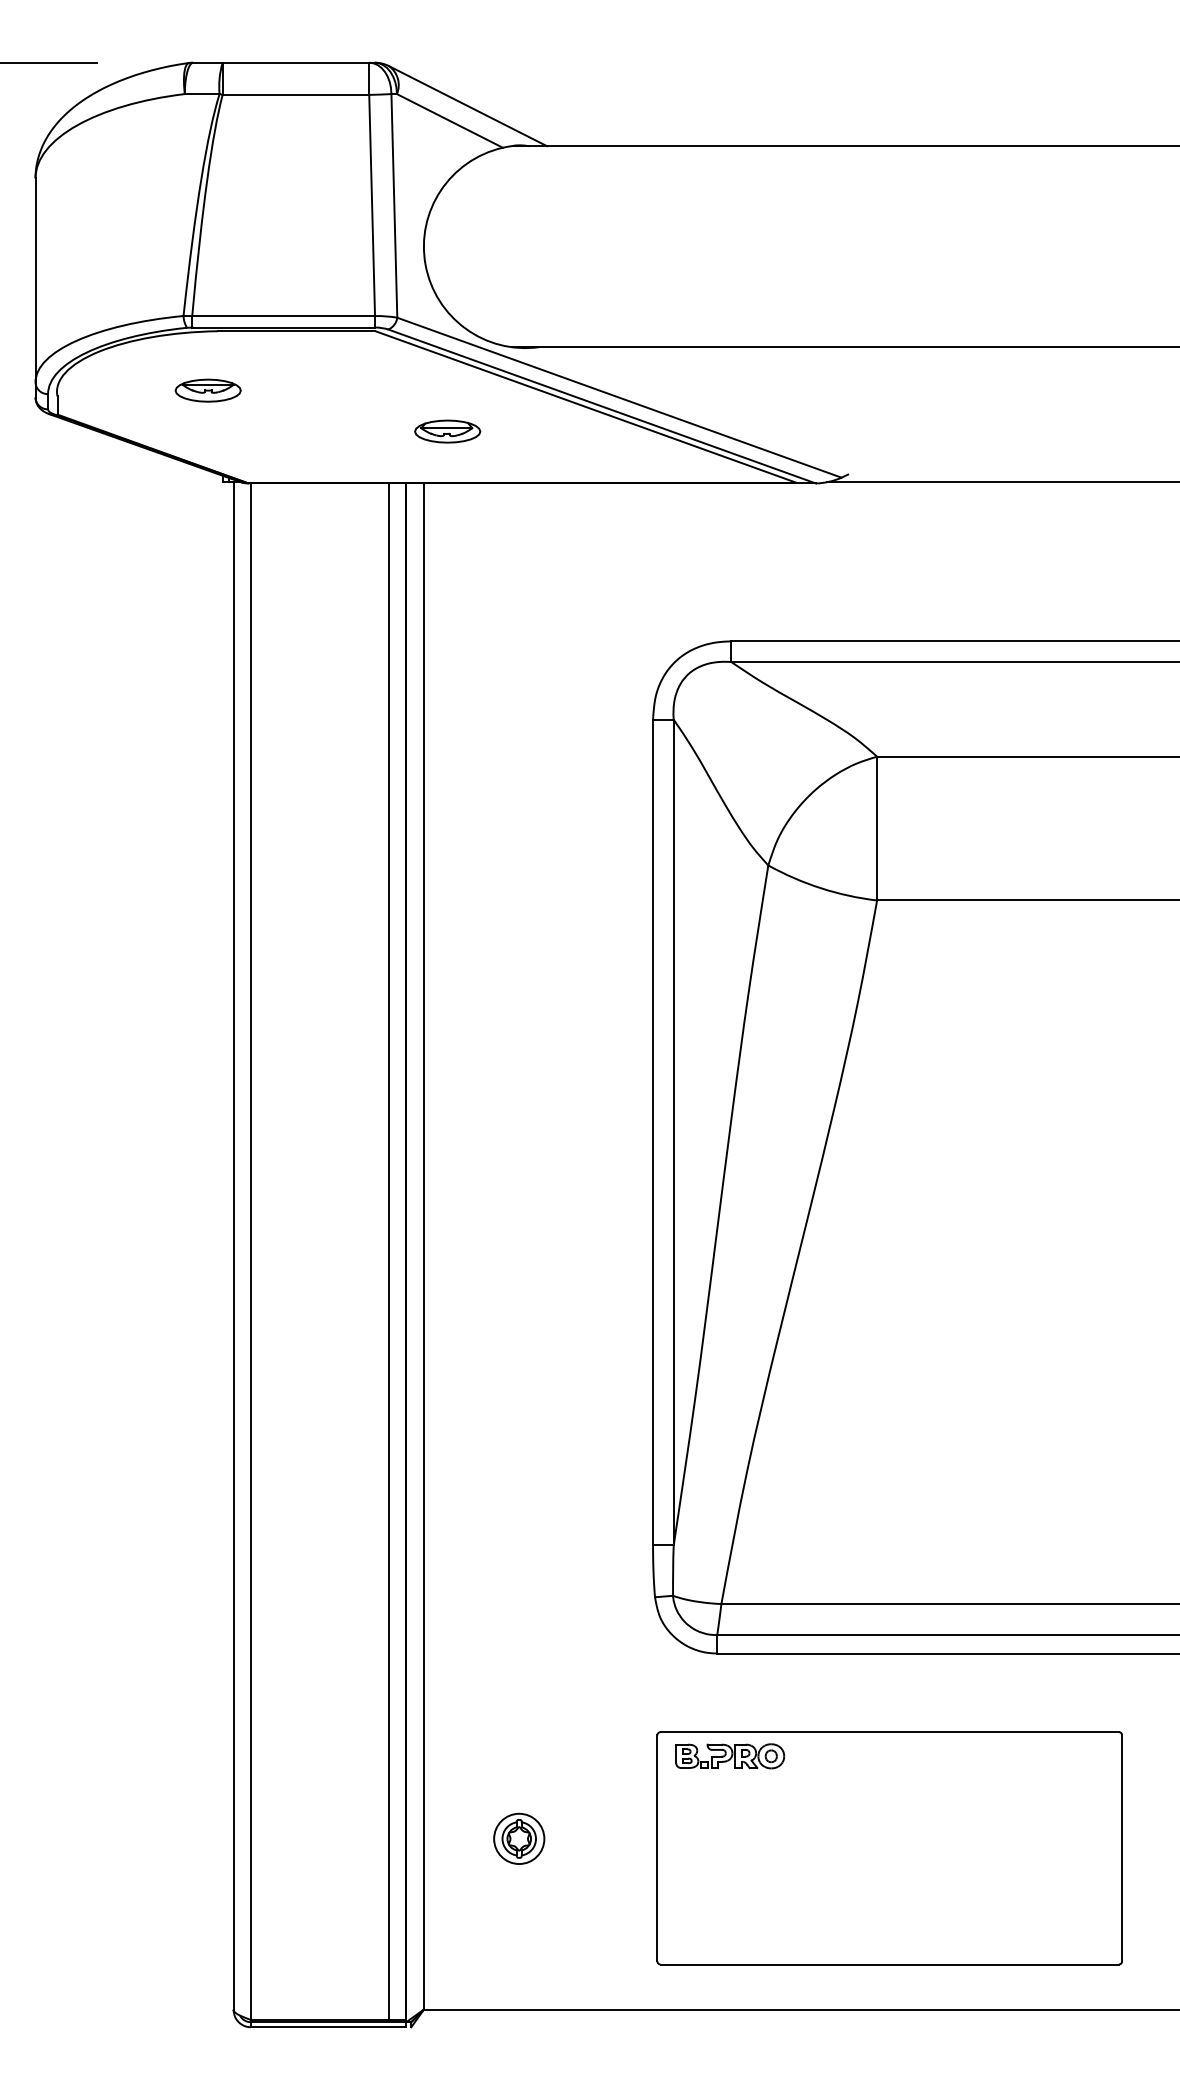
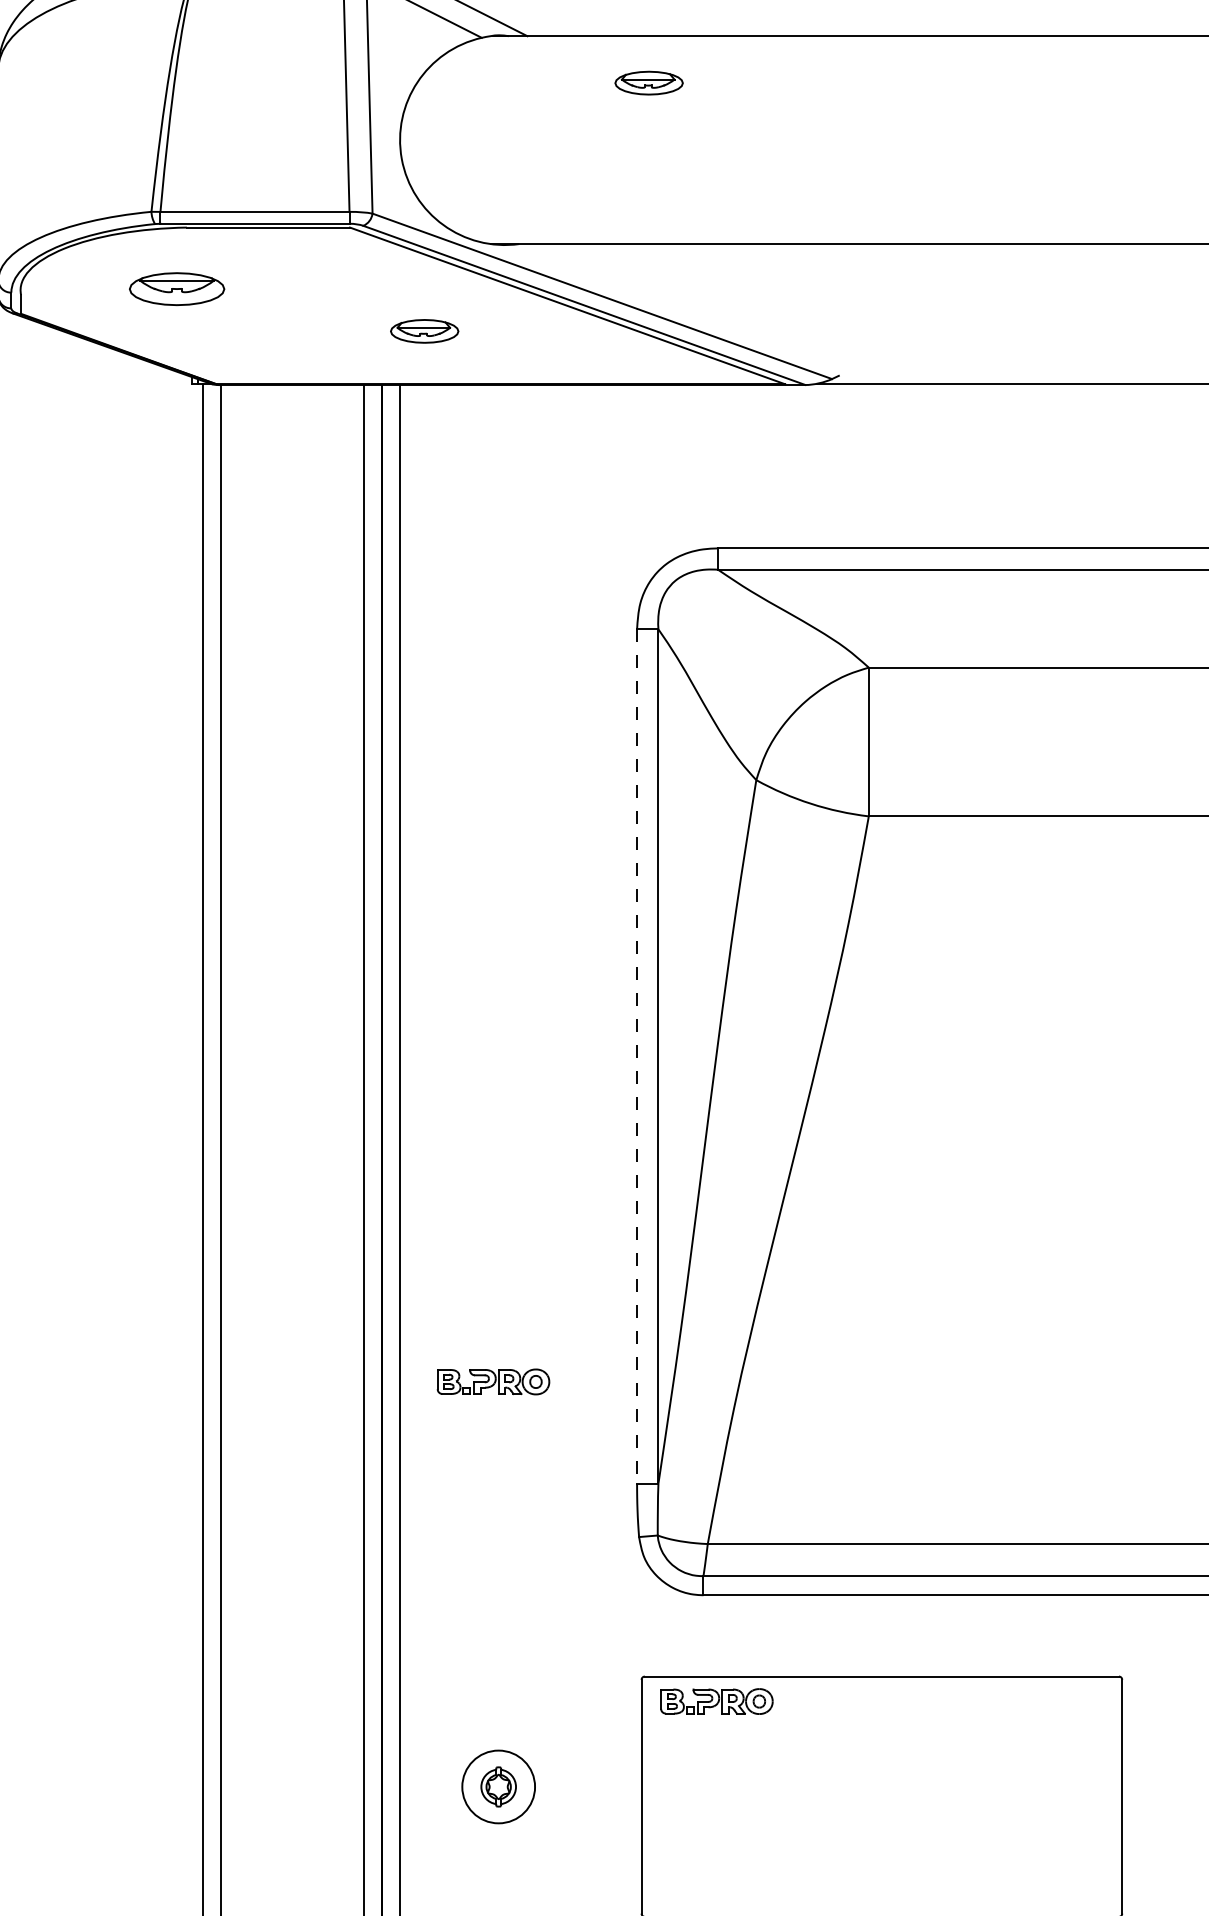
part: (664, 191) -> (648, 83), added
part: (207, 390) -> (176, 288), size x1.4
line: (653, 1132) -> (637, 1056), solid -> dashed
part: (514, 1447) -> (493, 1382), added
circle: (519, 1838) -> (498, 1786), size x1.4

